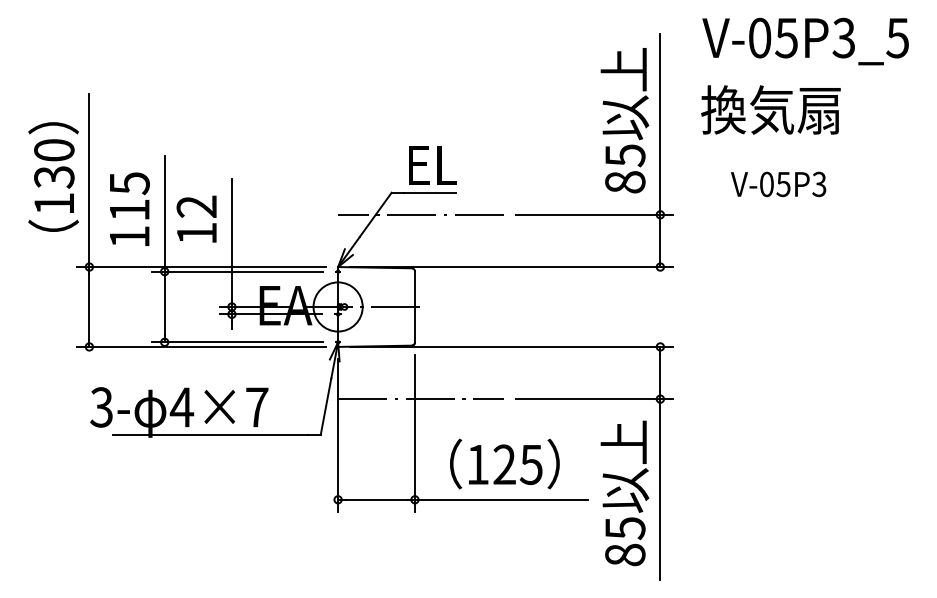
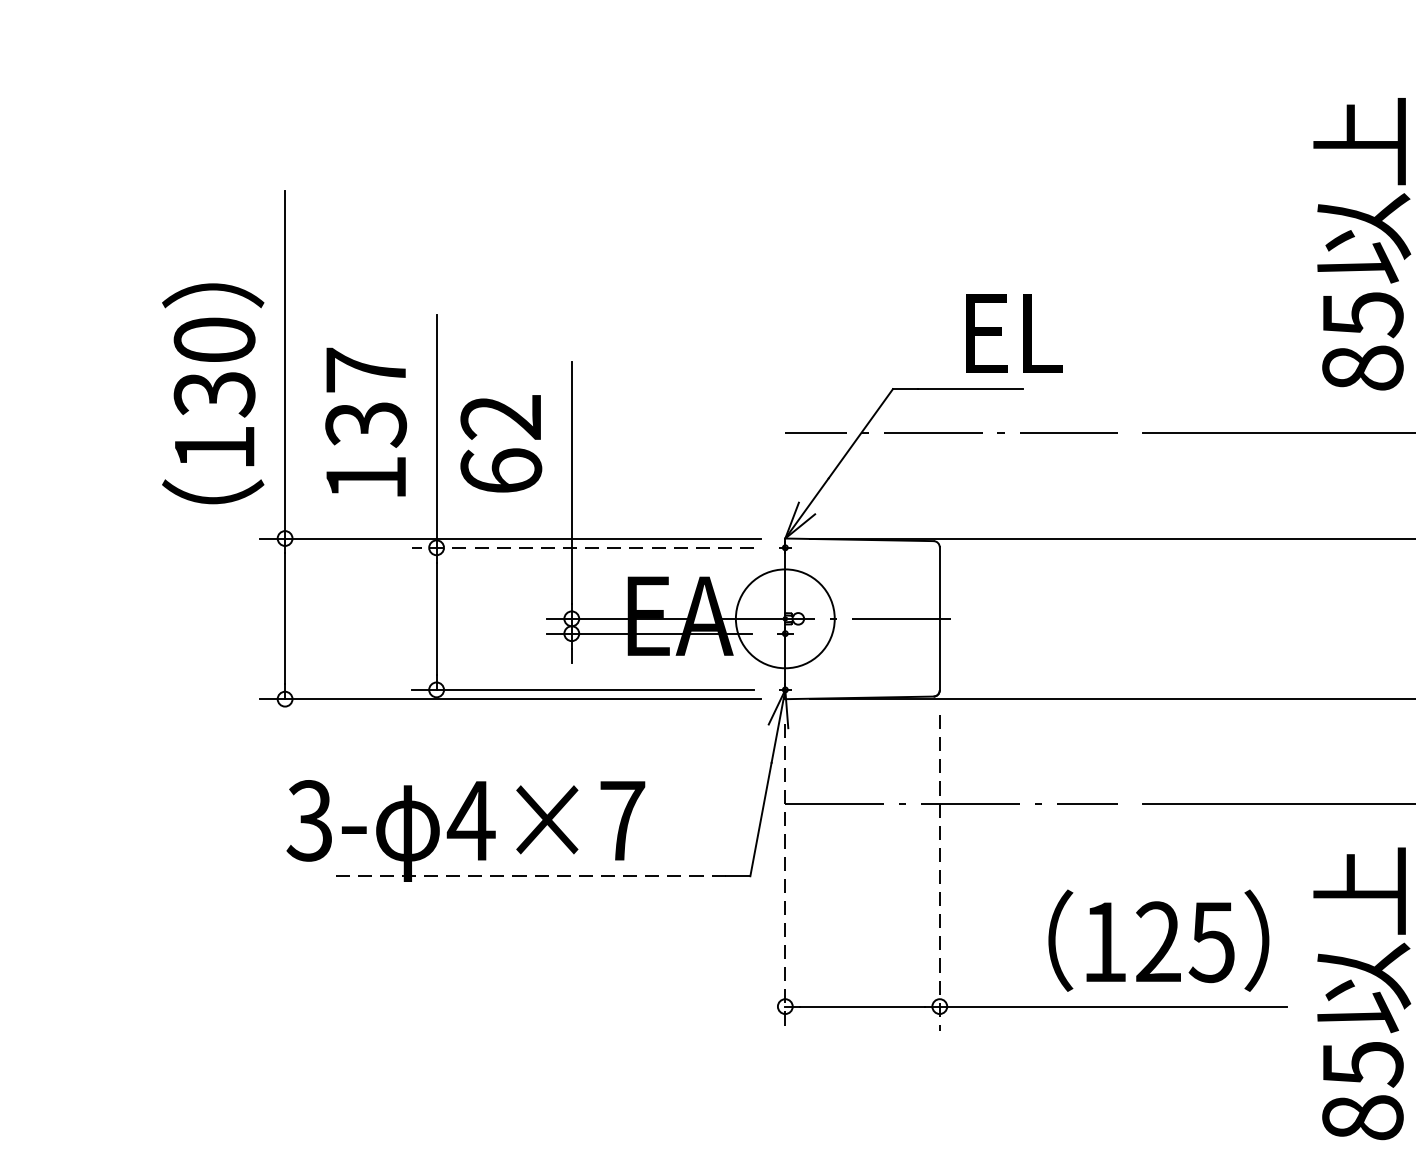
text: (432, 165) -> (1013, 334), moved
text: (53, 176) -> (212, 392), moved
text: (129, 196) -> (365, 396), 115 -> 137
text: (196, 233) -> (500, 471), 12 -> 62
line: (237, 271) -> (582, 547), solid -> dashed
line: (414, 433) -> (938, 873), solid -> dashed
line: (210, 434) -> (528, 875), solid -> dashed
line: (338, 436) -> (786, 879), solid -> dashed
text: (504, 463) -> (1158, 939), moved

